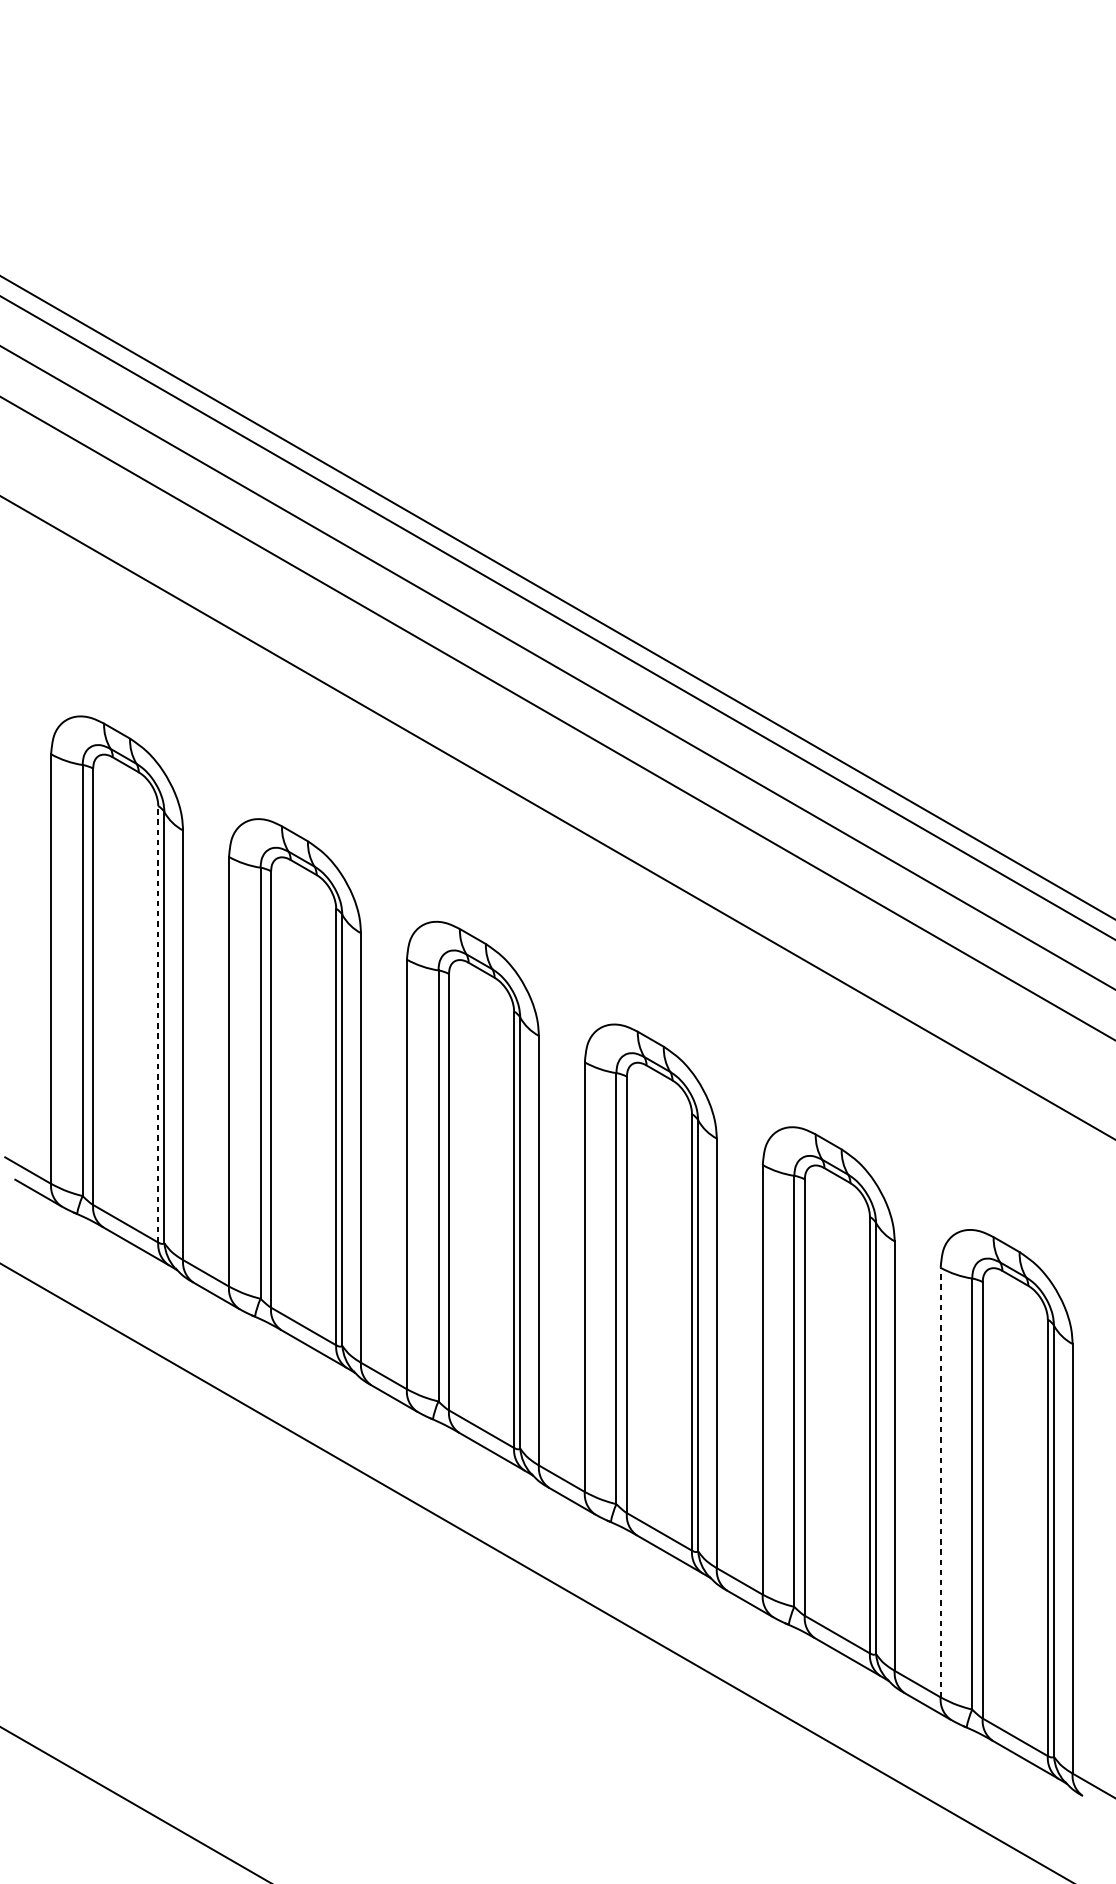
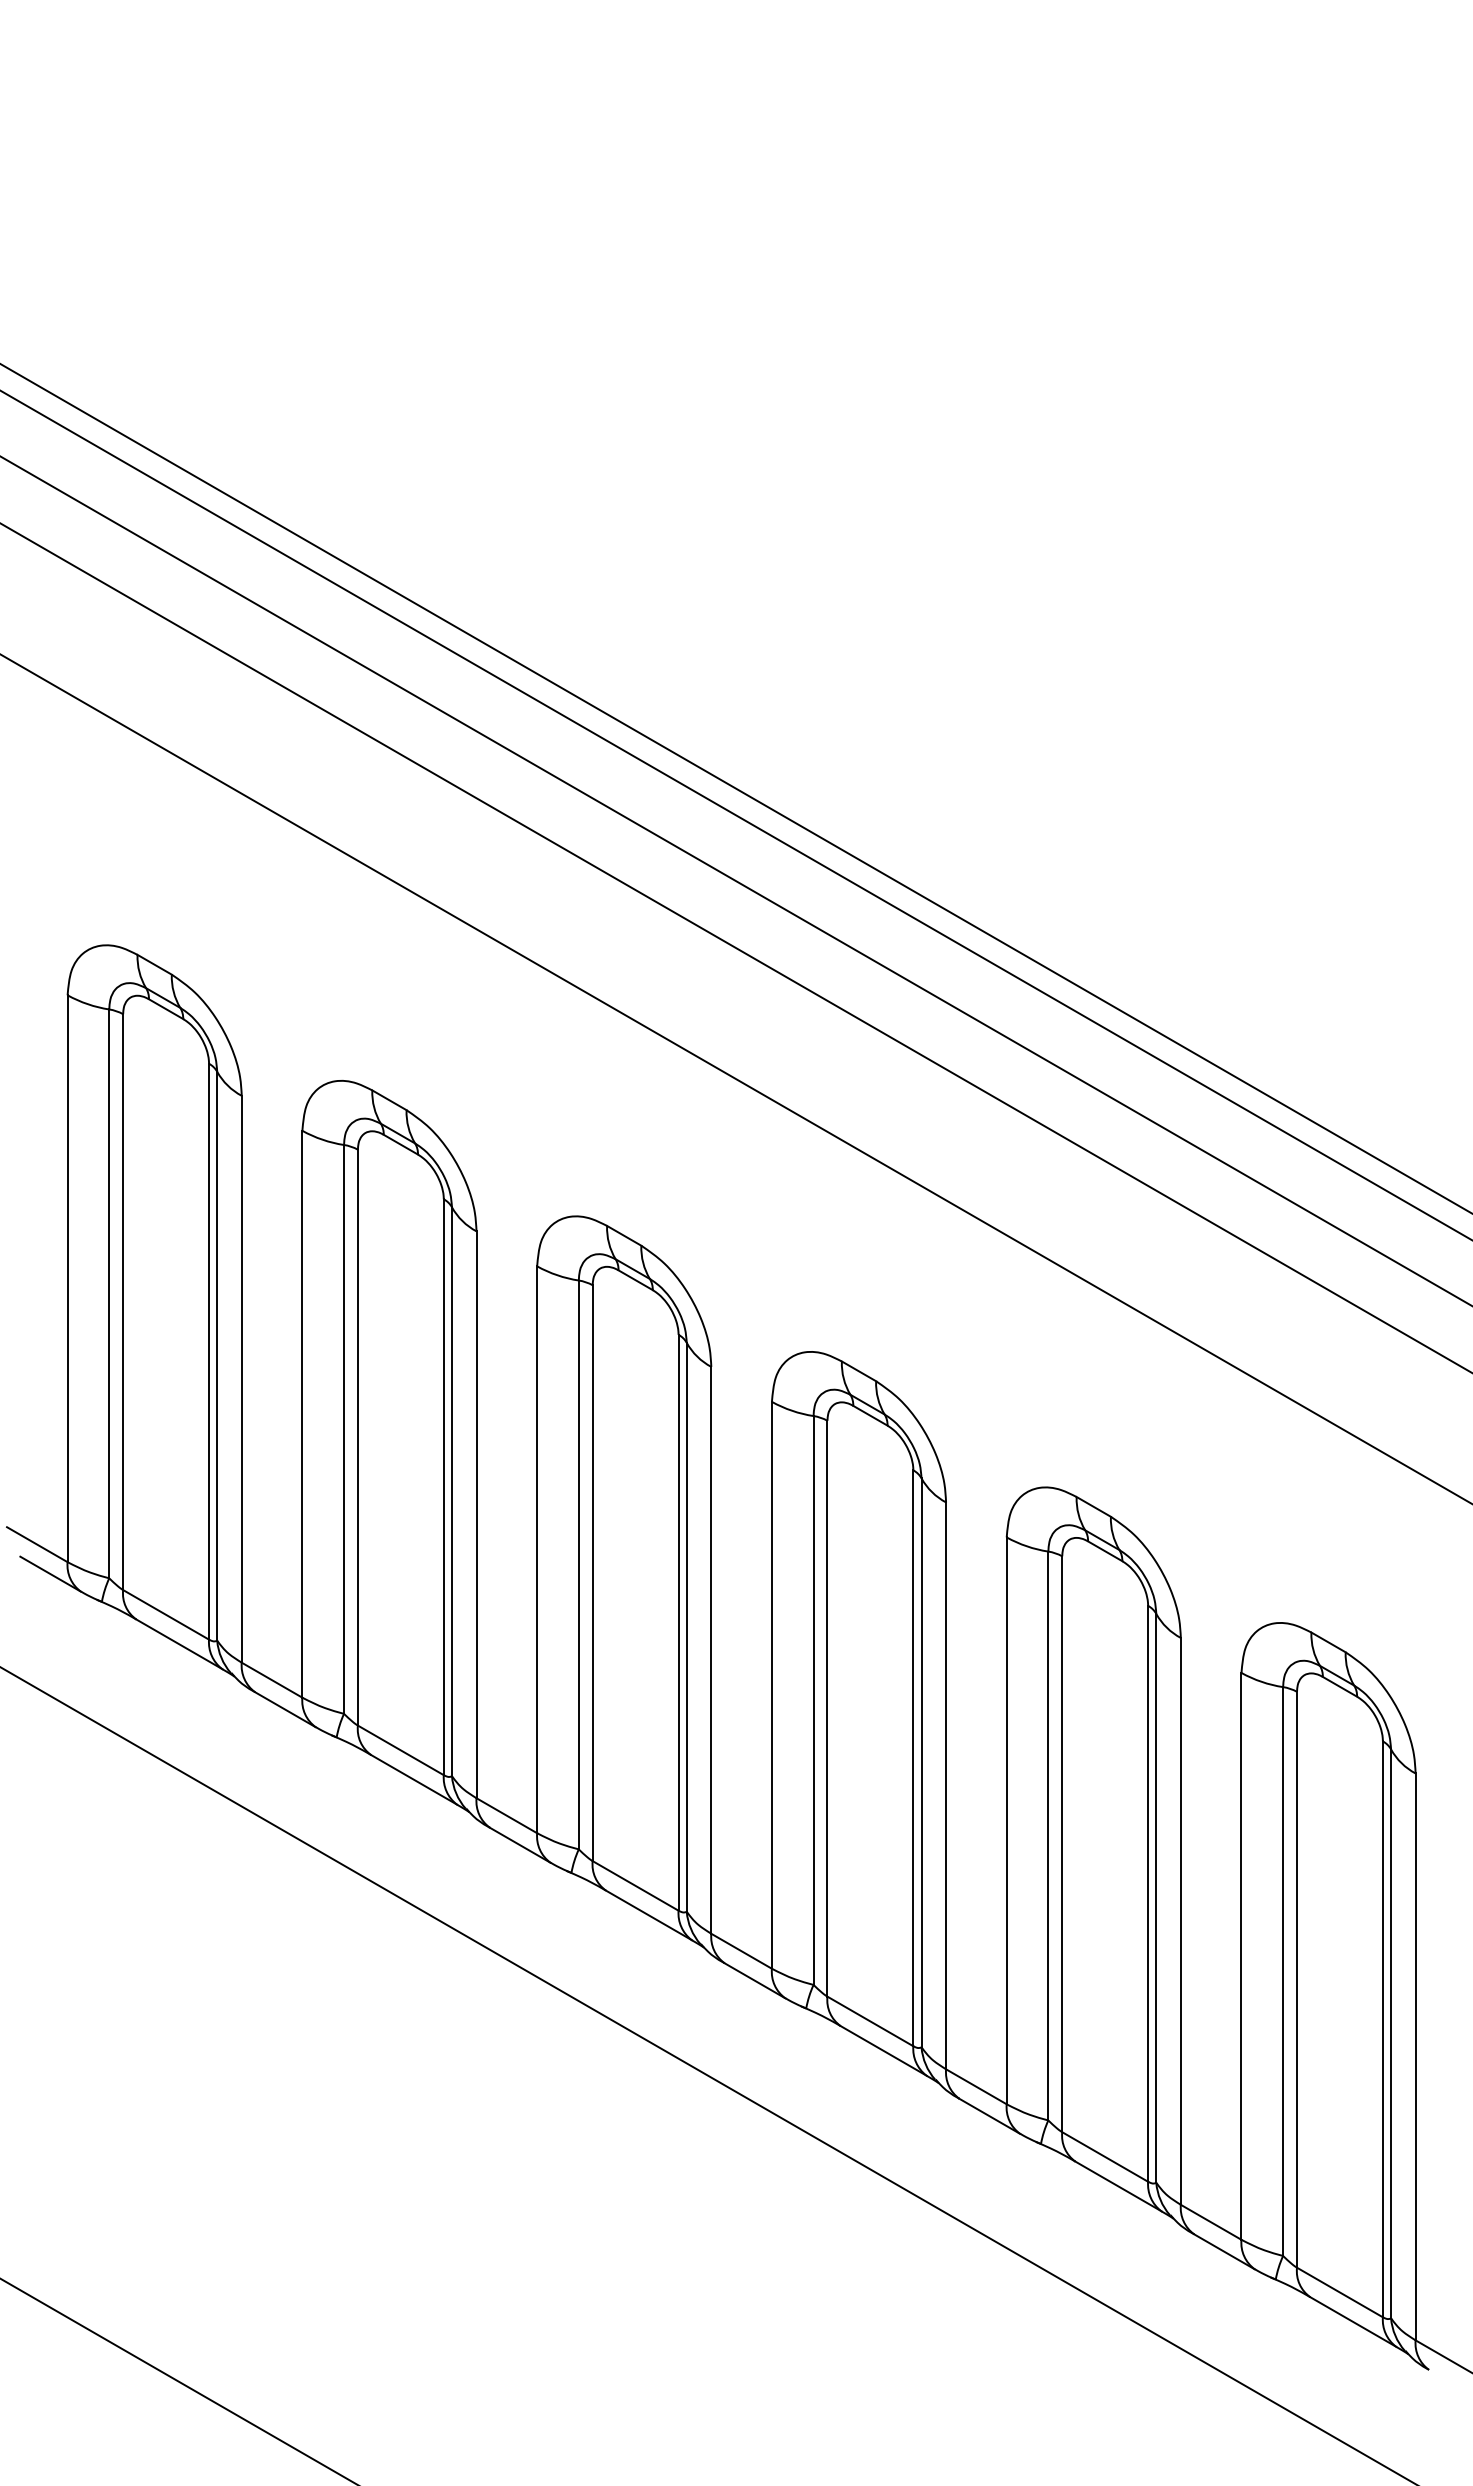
line: (158, 1024) -> (209, 1351), dashed -> solid
line: (940, 1481) -> (1241, 1955), dashed -> solid

